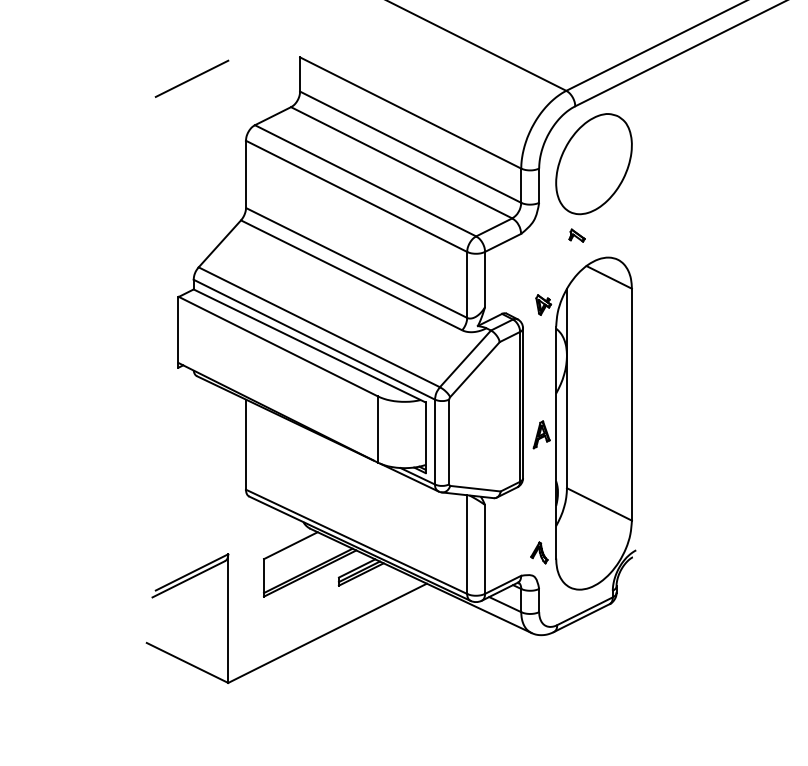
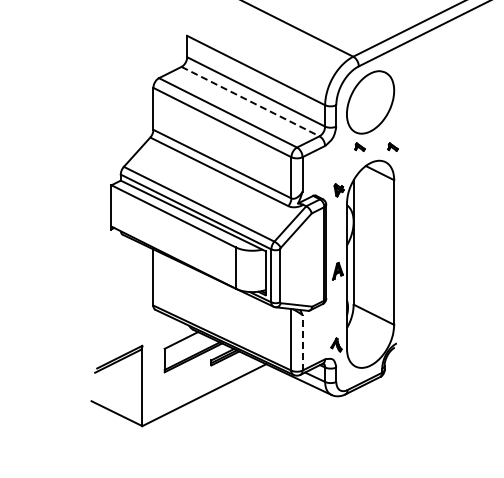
line: (191, 77) -> (119, 48), removed
line: (401, 162) -> (250, 101), solid -> dashed
part: (629, 234) -> (392, 146), added
line: (484, 548) -> (302, 342), solid -> dashed

